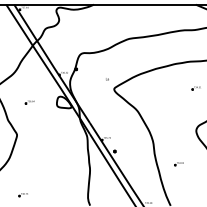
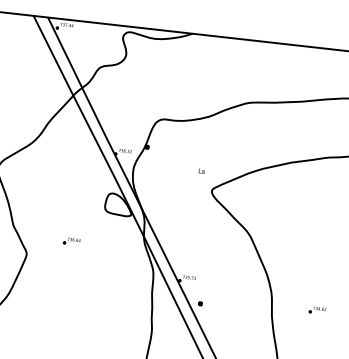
part: (29, 102) -> (71, 241), moved
part: (178, 164) -> (316, 311), moved

